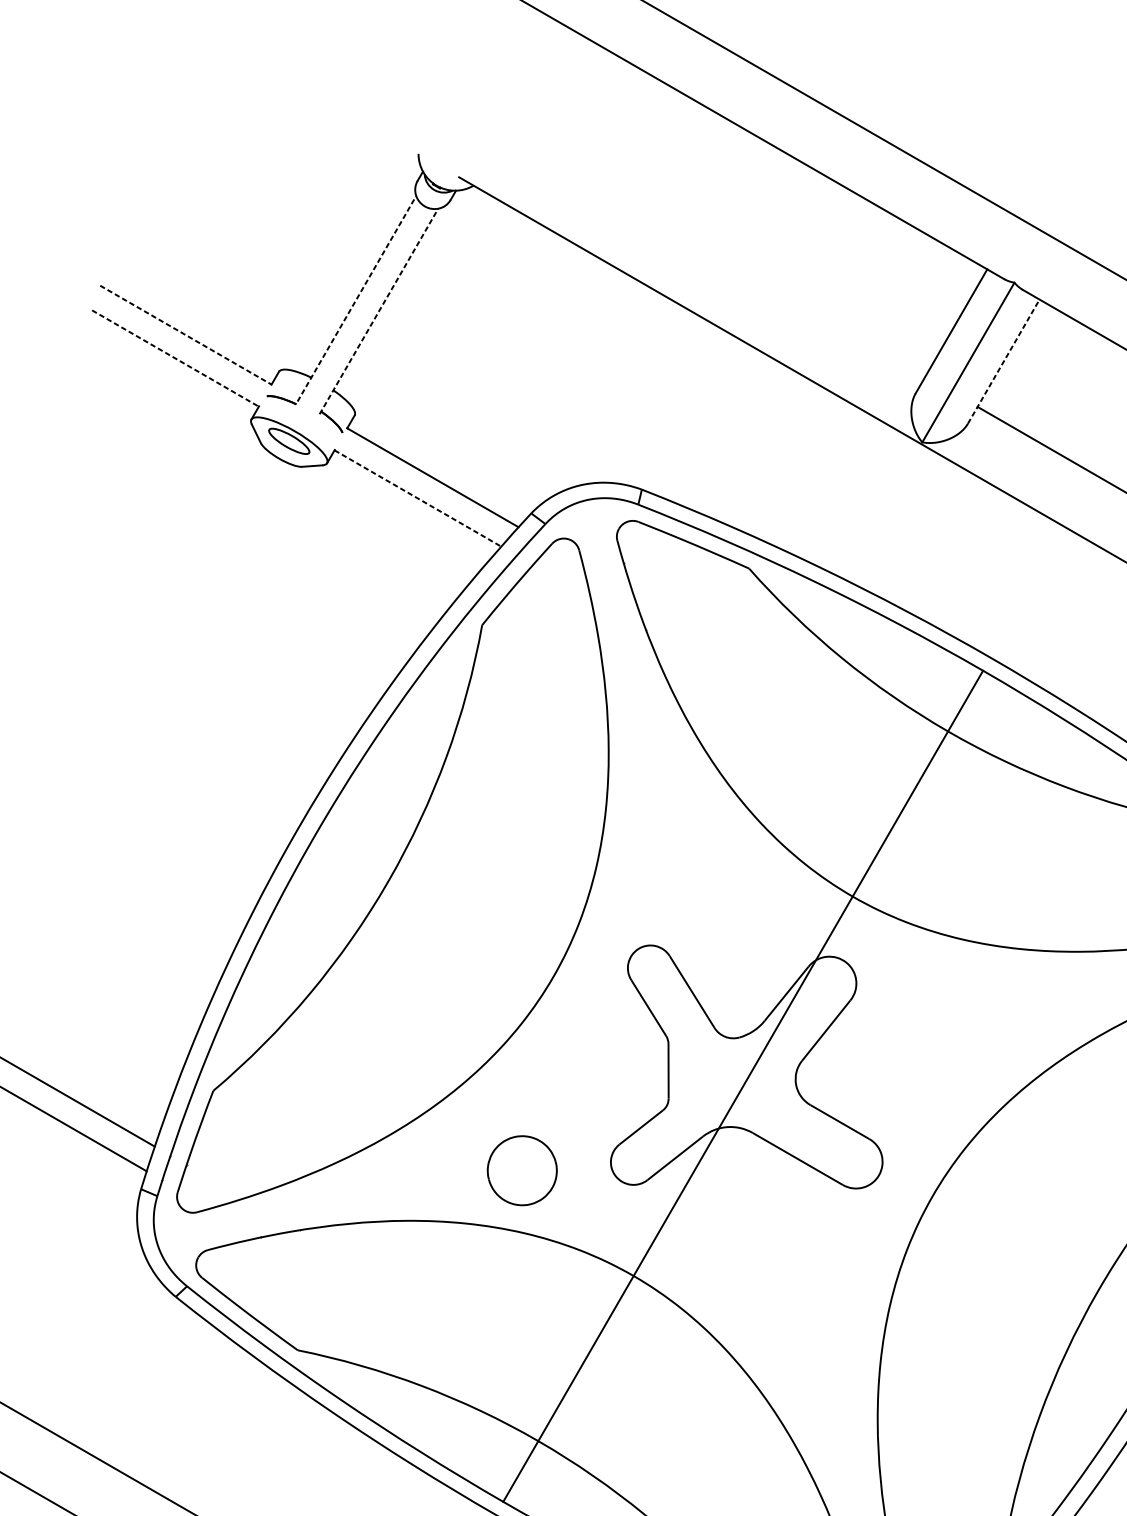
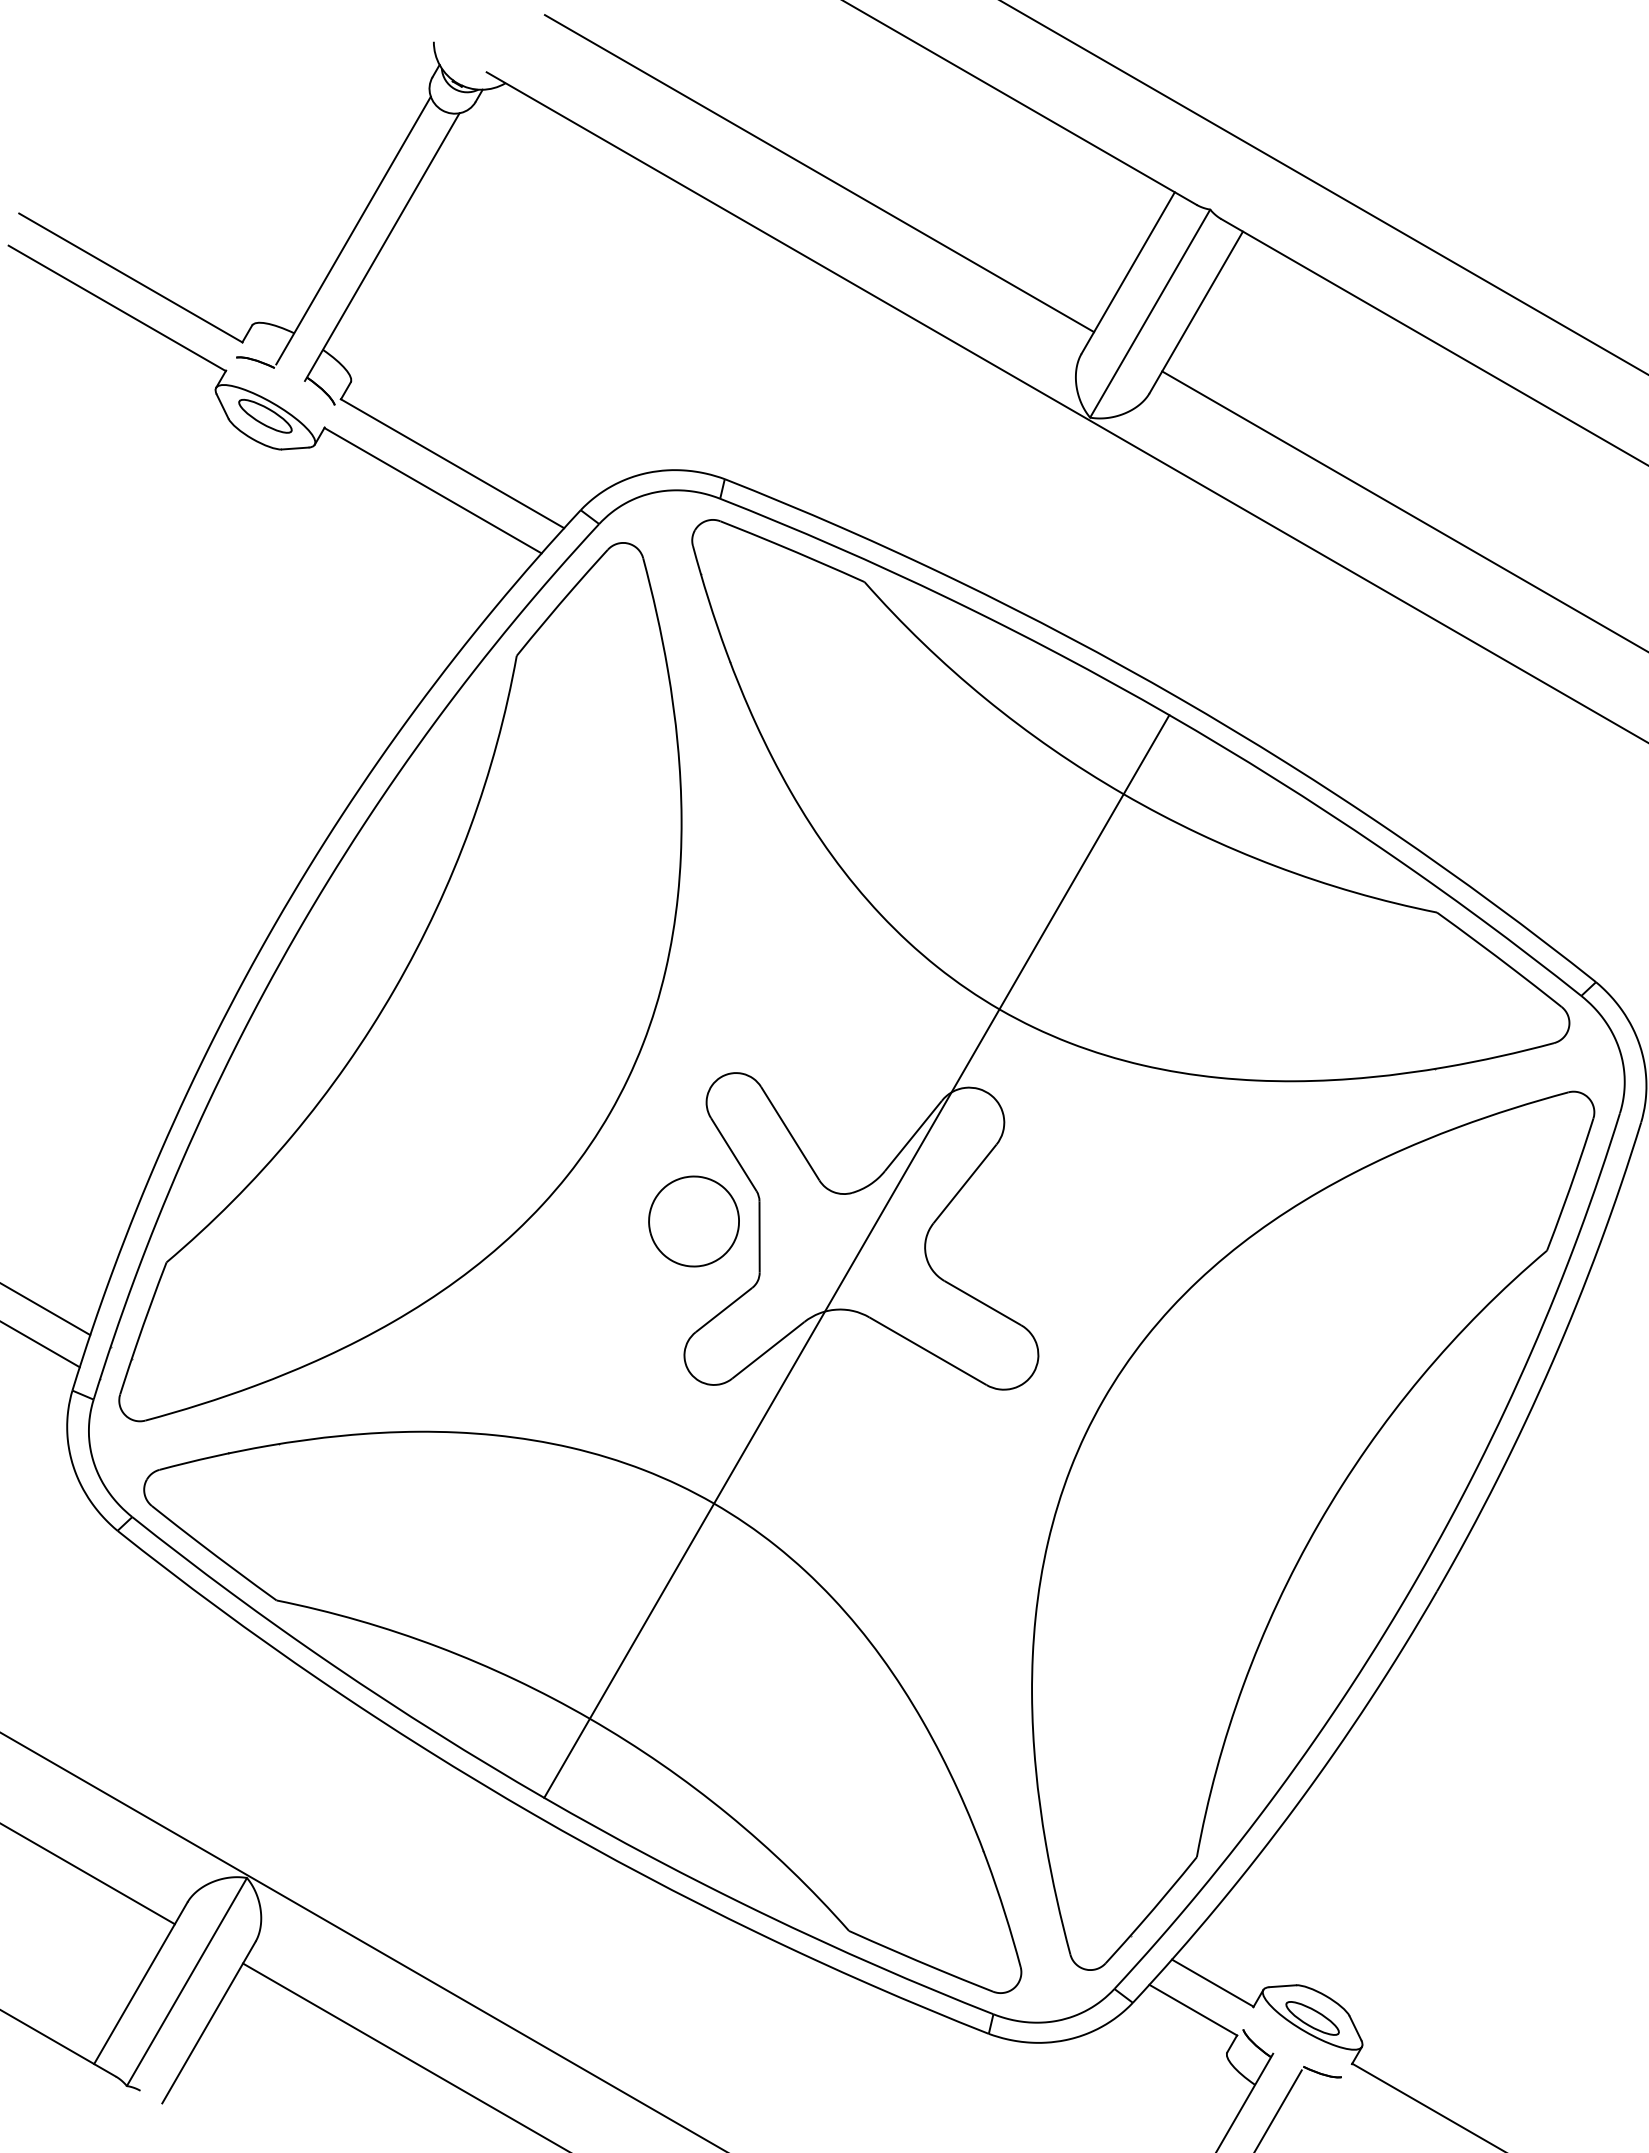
line: (714, 254) -> (819, 173), added
line: (356, 298) -> (353, 230), dashed -> solid
line: (379, 311) -> (382, 247), dashed -> solid
line: (185, 335) -> (130, 278), dashed -> solid
line: (175, 358) -> (117, 308), dashed -> solid
line: (1003, 360) -> (1196, 311), dashed -> solid
line: (418, 498) -> (433, 490), dashed -> solid
part: (521, 1170) -> (693, 1221), moved

